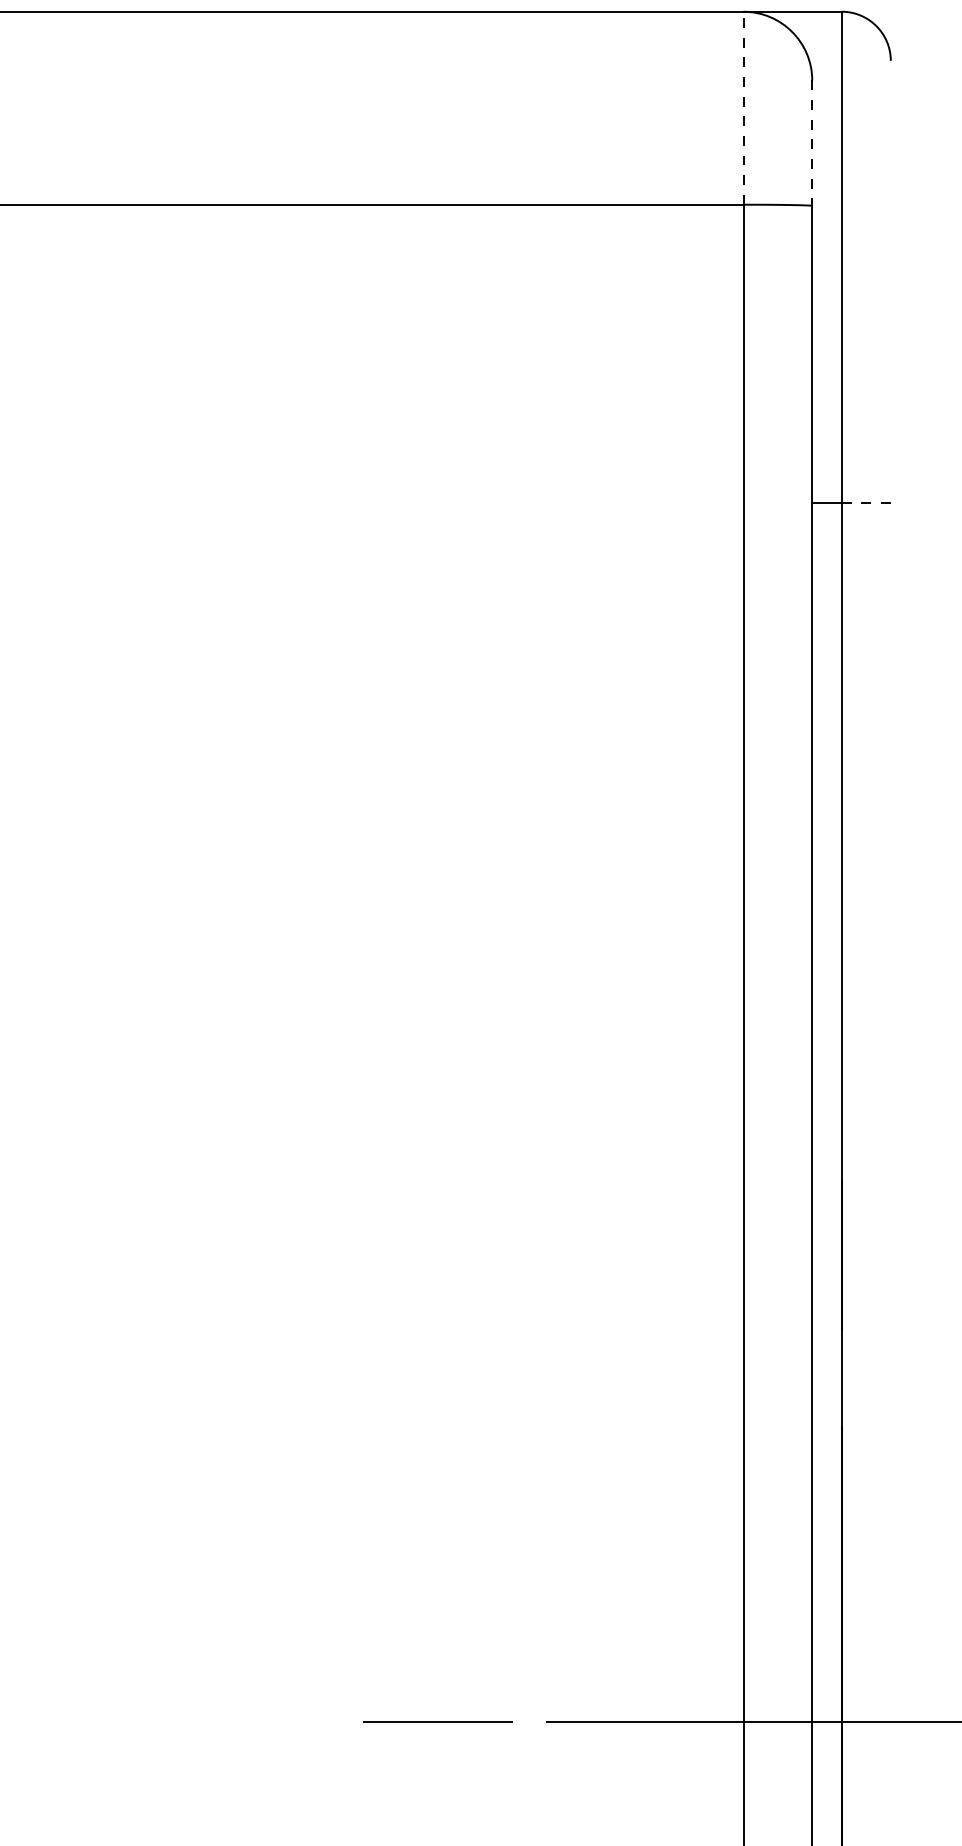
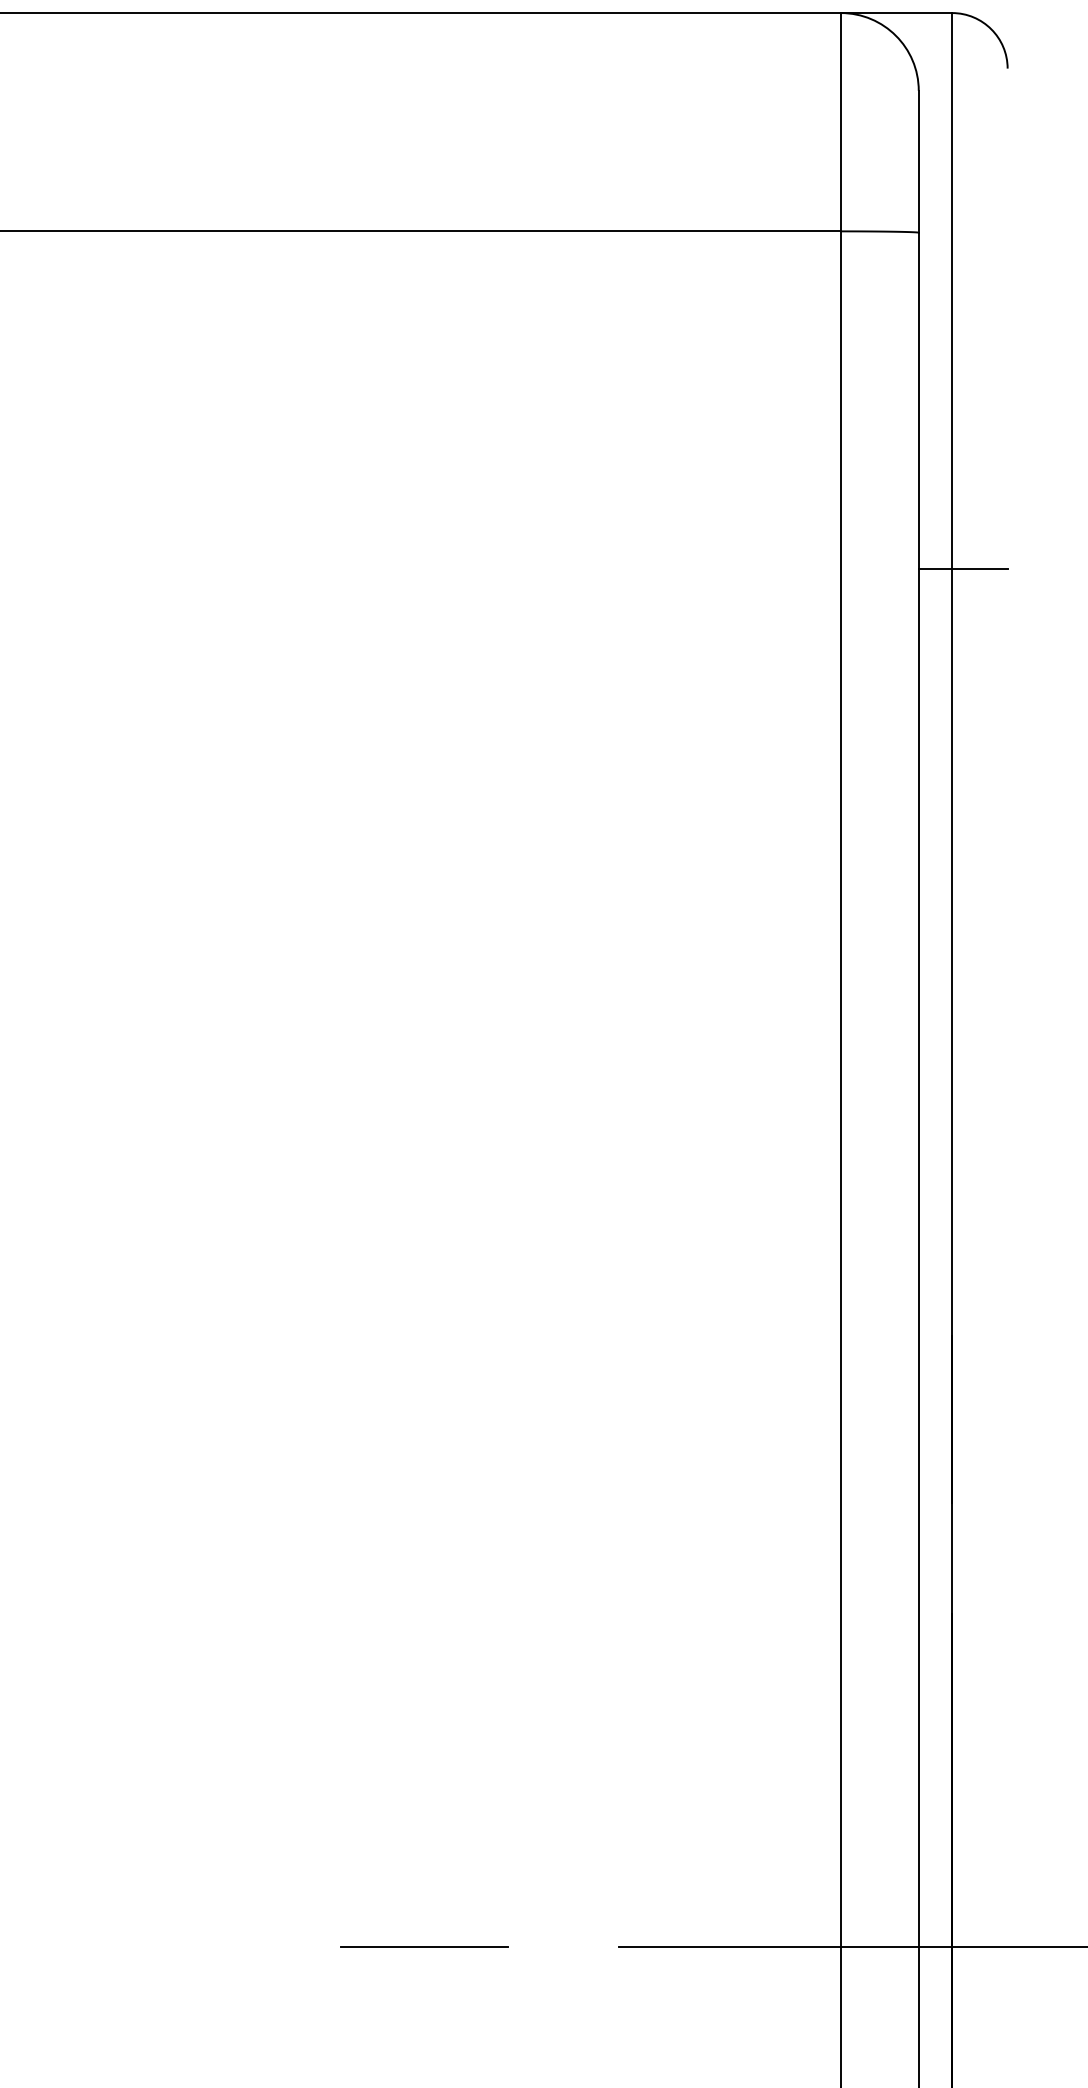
line: (743, 107) -> (841, 121), dashed -> solid
line: (812, 142) -> (918, 161), dashed -> solid
line: (865, 502) -> (979, 568), dashed -> solid
line: (438, 1720) -> (424, 1946), moved

